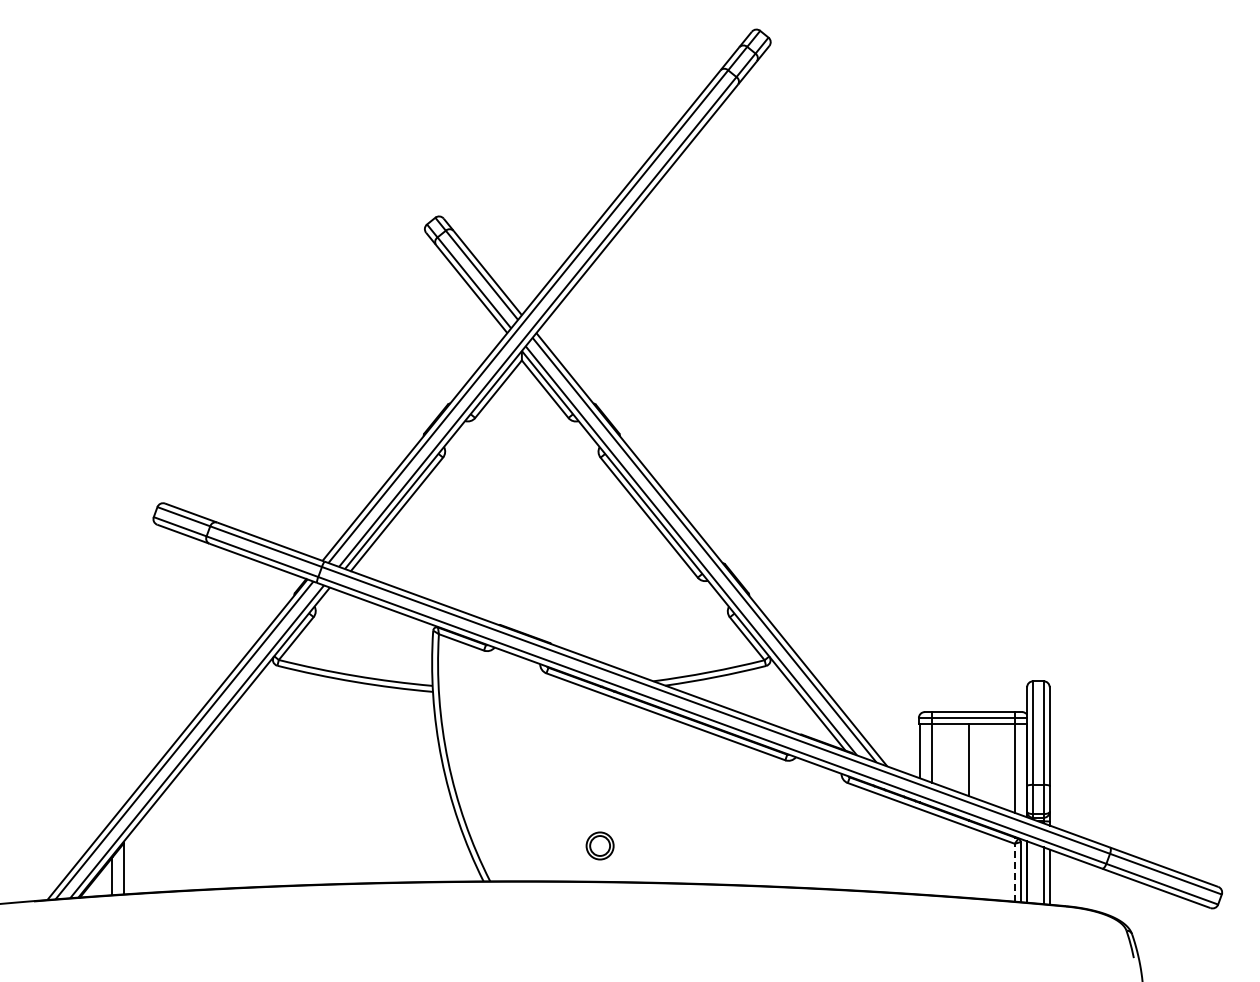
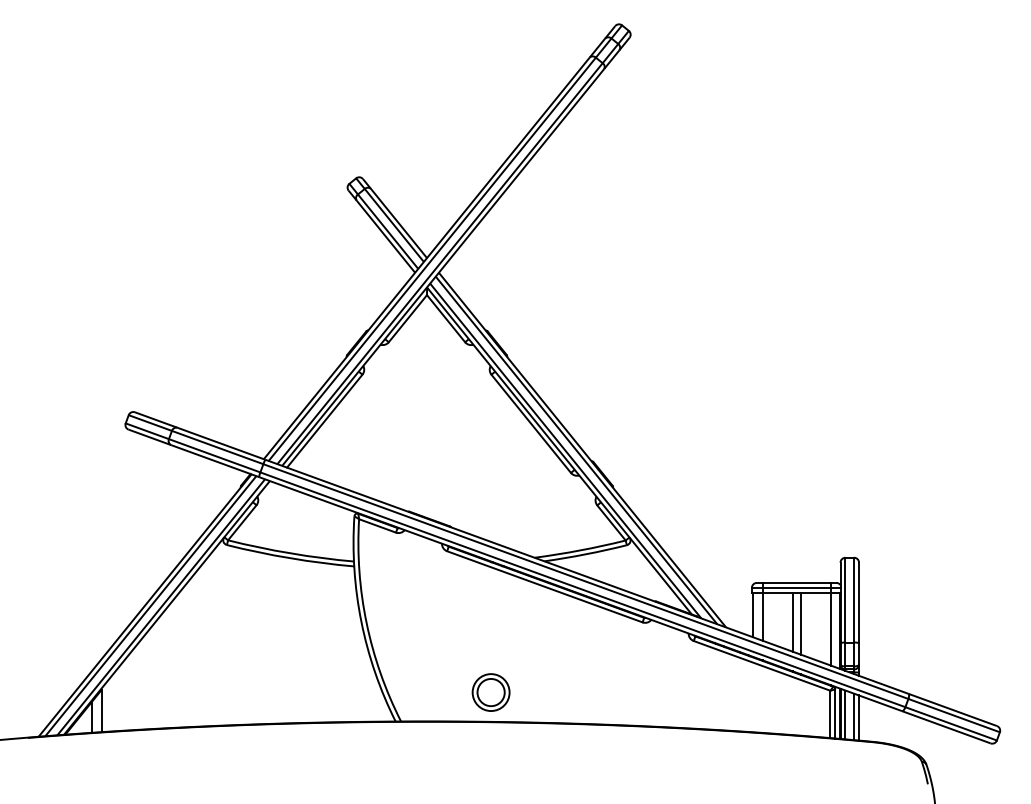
line: (978, 761) -> (800, 623), added
part: (599, 845) -> (490, 692), size x1.67
line: (1014, 872) -> (830, 714), dashed -> solid
line: (1033, 873) -> (845, 715), added

